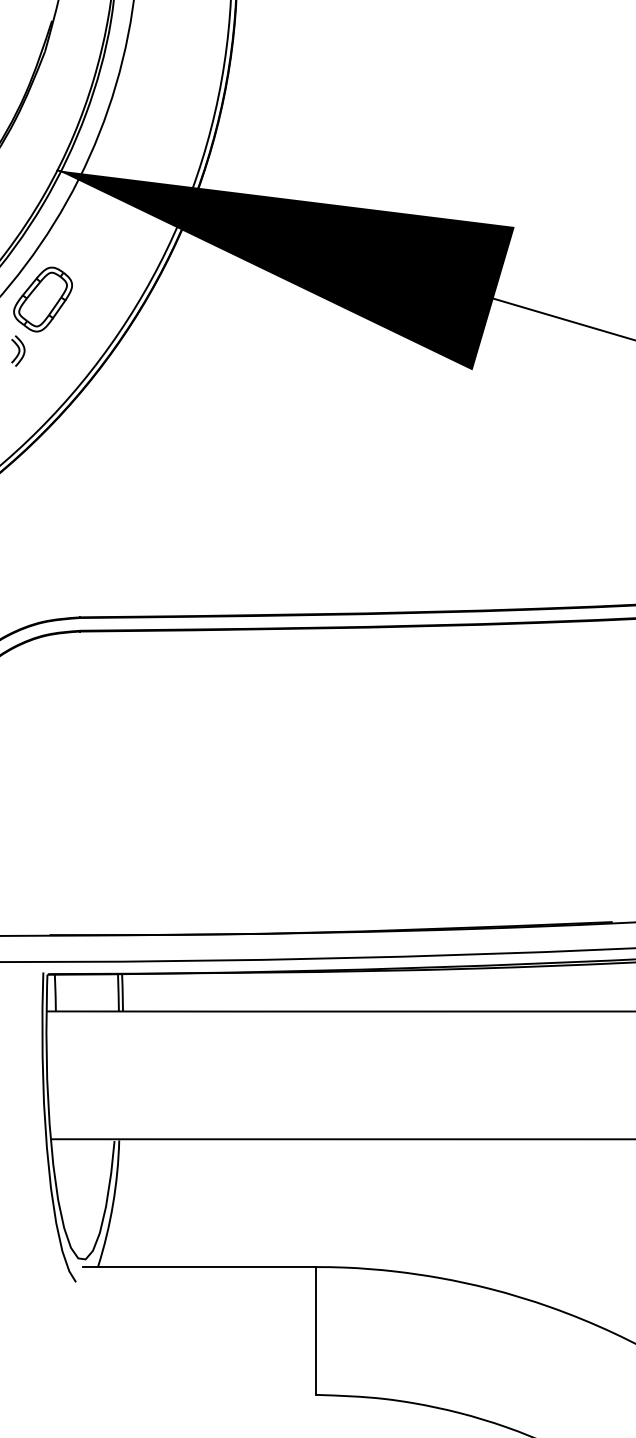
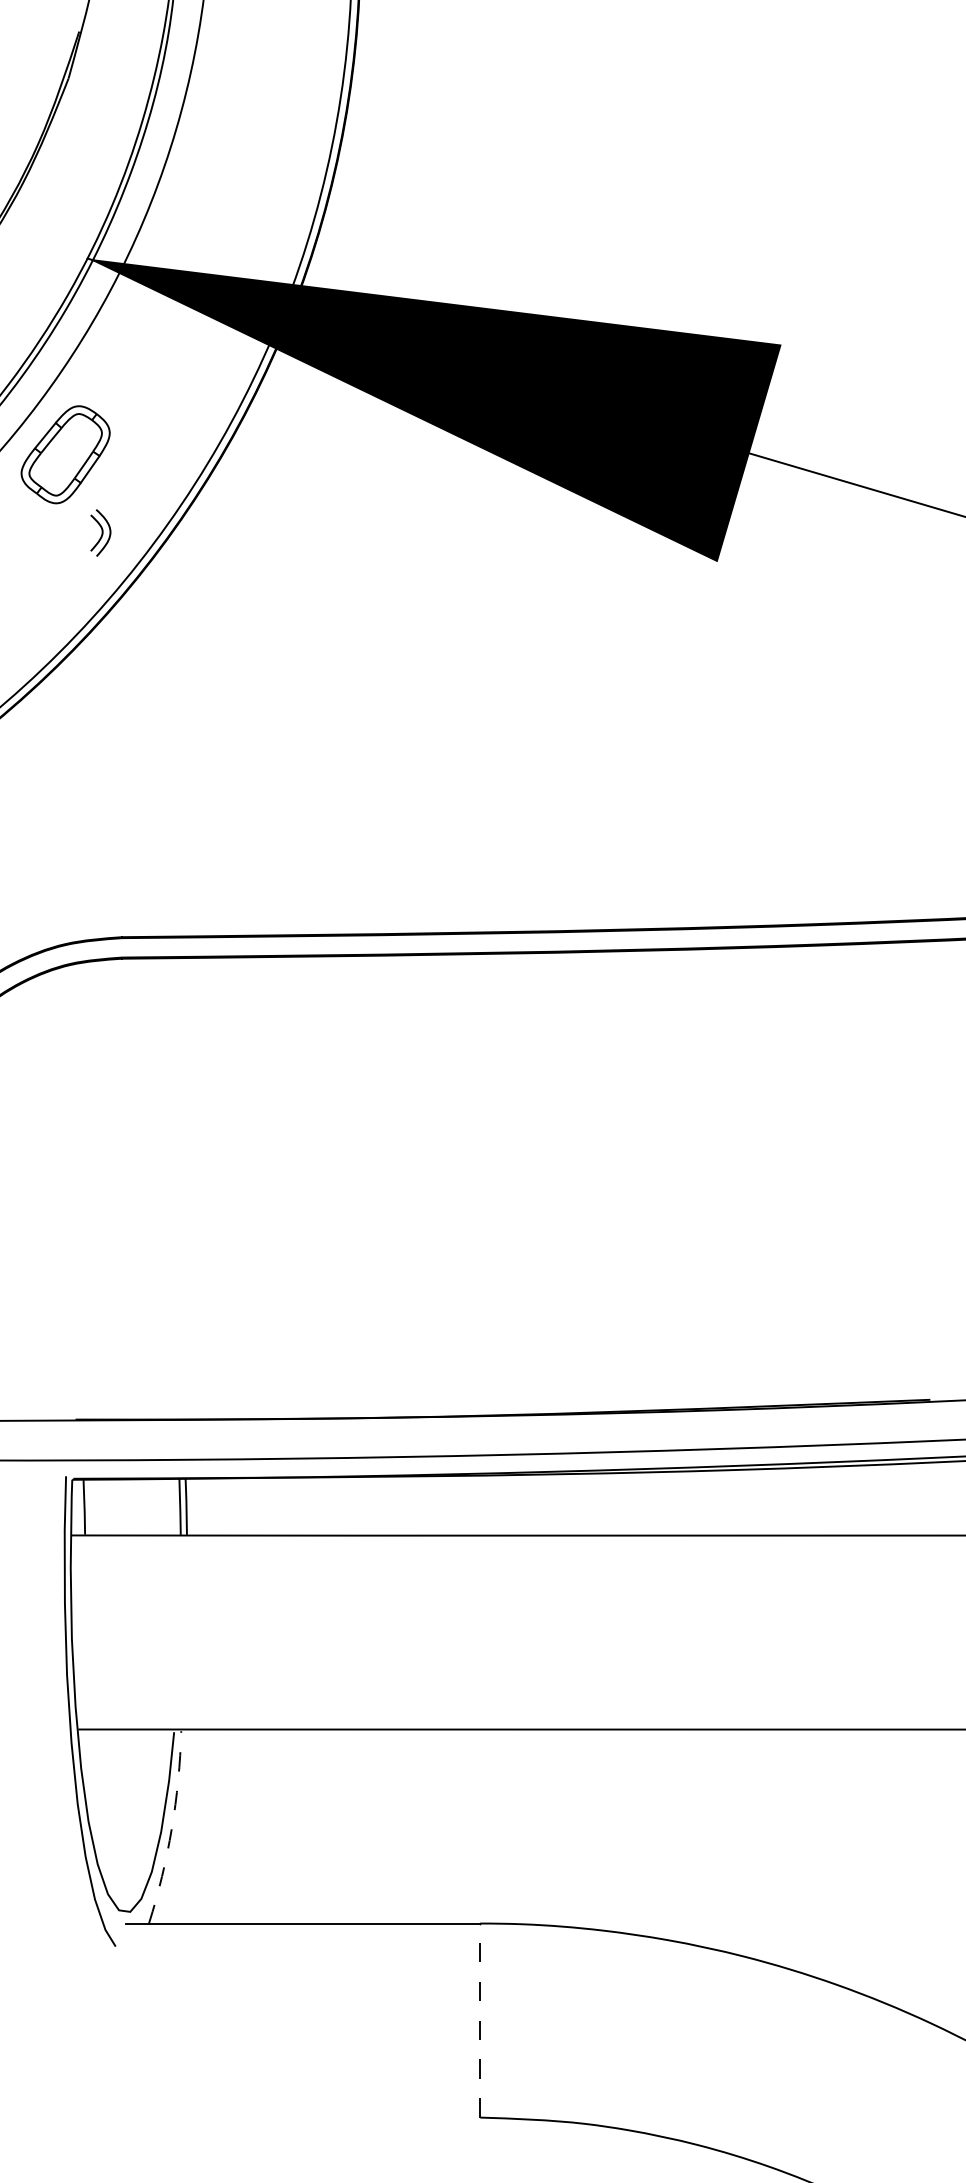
part: (18, 350) -> (101, 532), moved
arc: (113, 1204) -> (172, 1828), solid -> dashed
line: (316, 1330) -> (480, 2019), solid -> dashed

